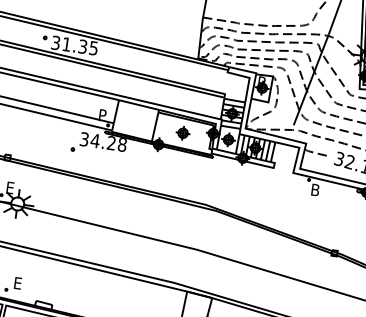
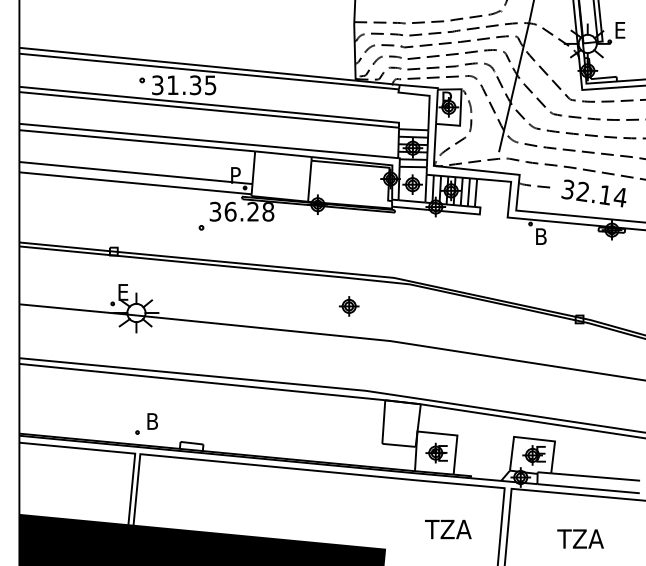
part: (183, 133) -> (349, 306), moved
text: (95, 140) -> (230, 211), 34.28 -> 36.28
text: (20, 283) -> (155, 421), E -> B

